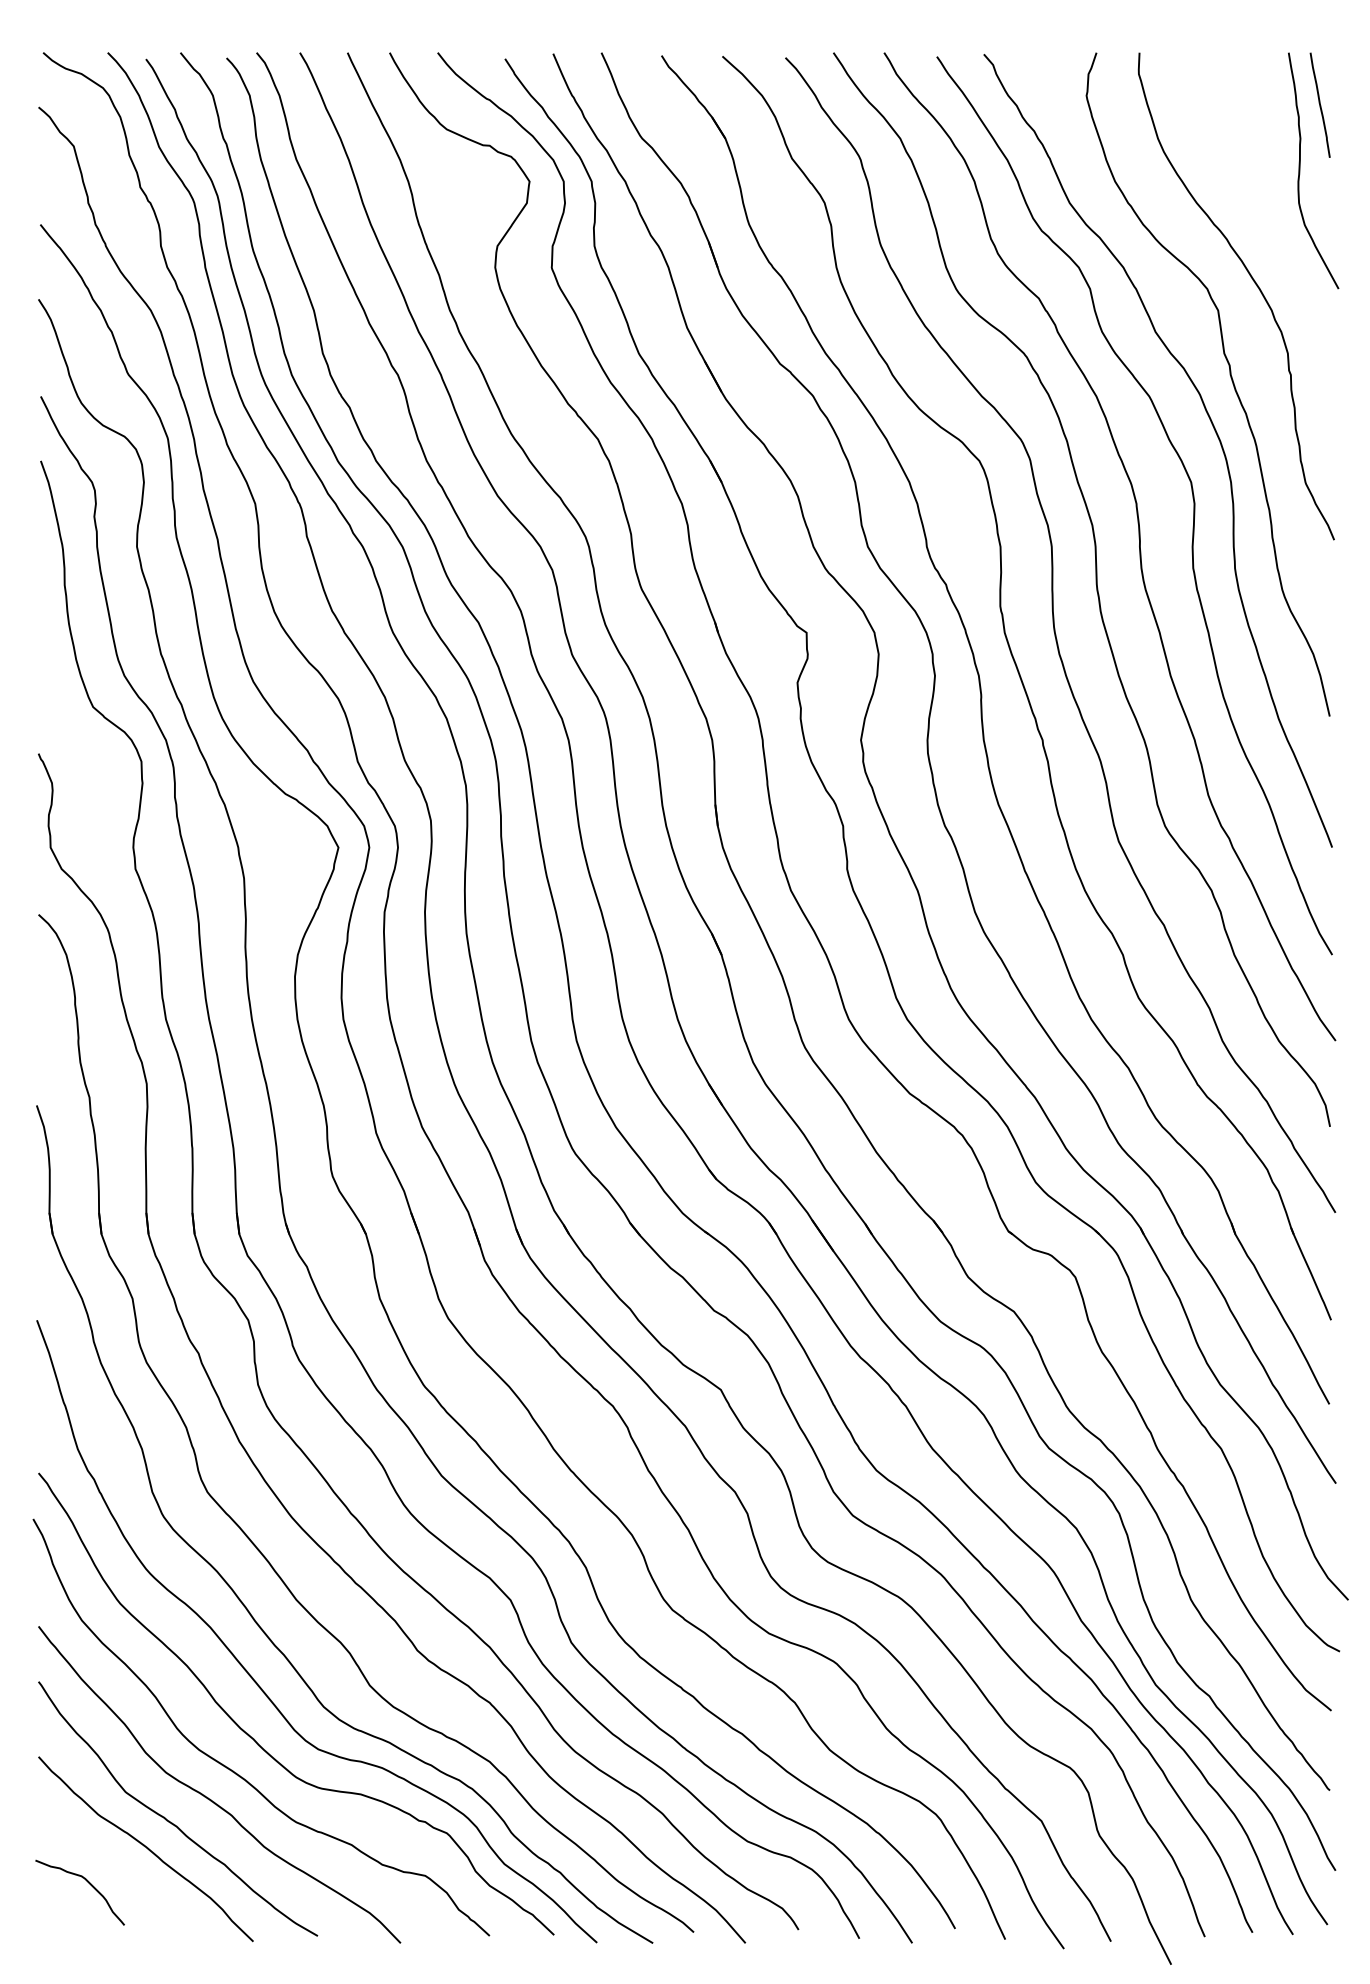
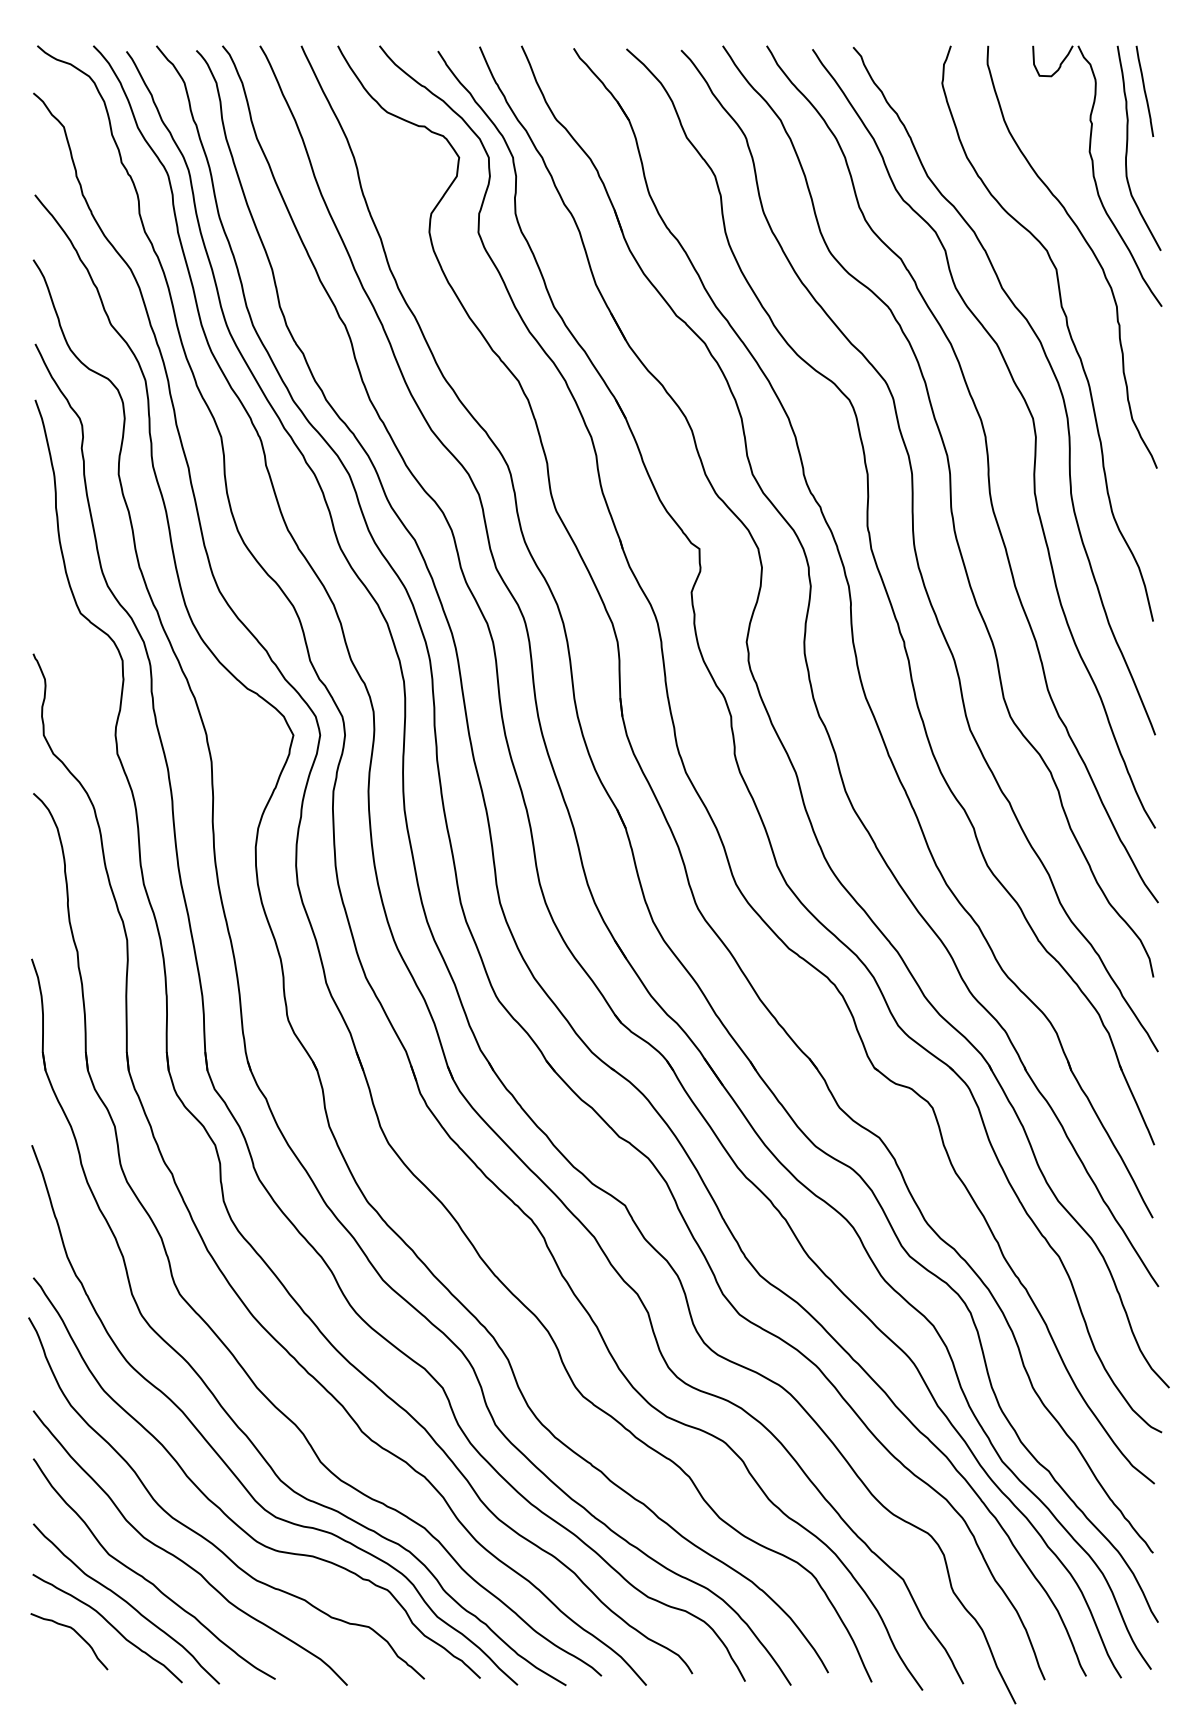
part: (1265, 202) -> (1097, 175), added
curve: (127, 1874) -> (110, 1625), added

